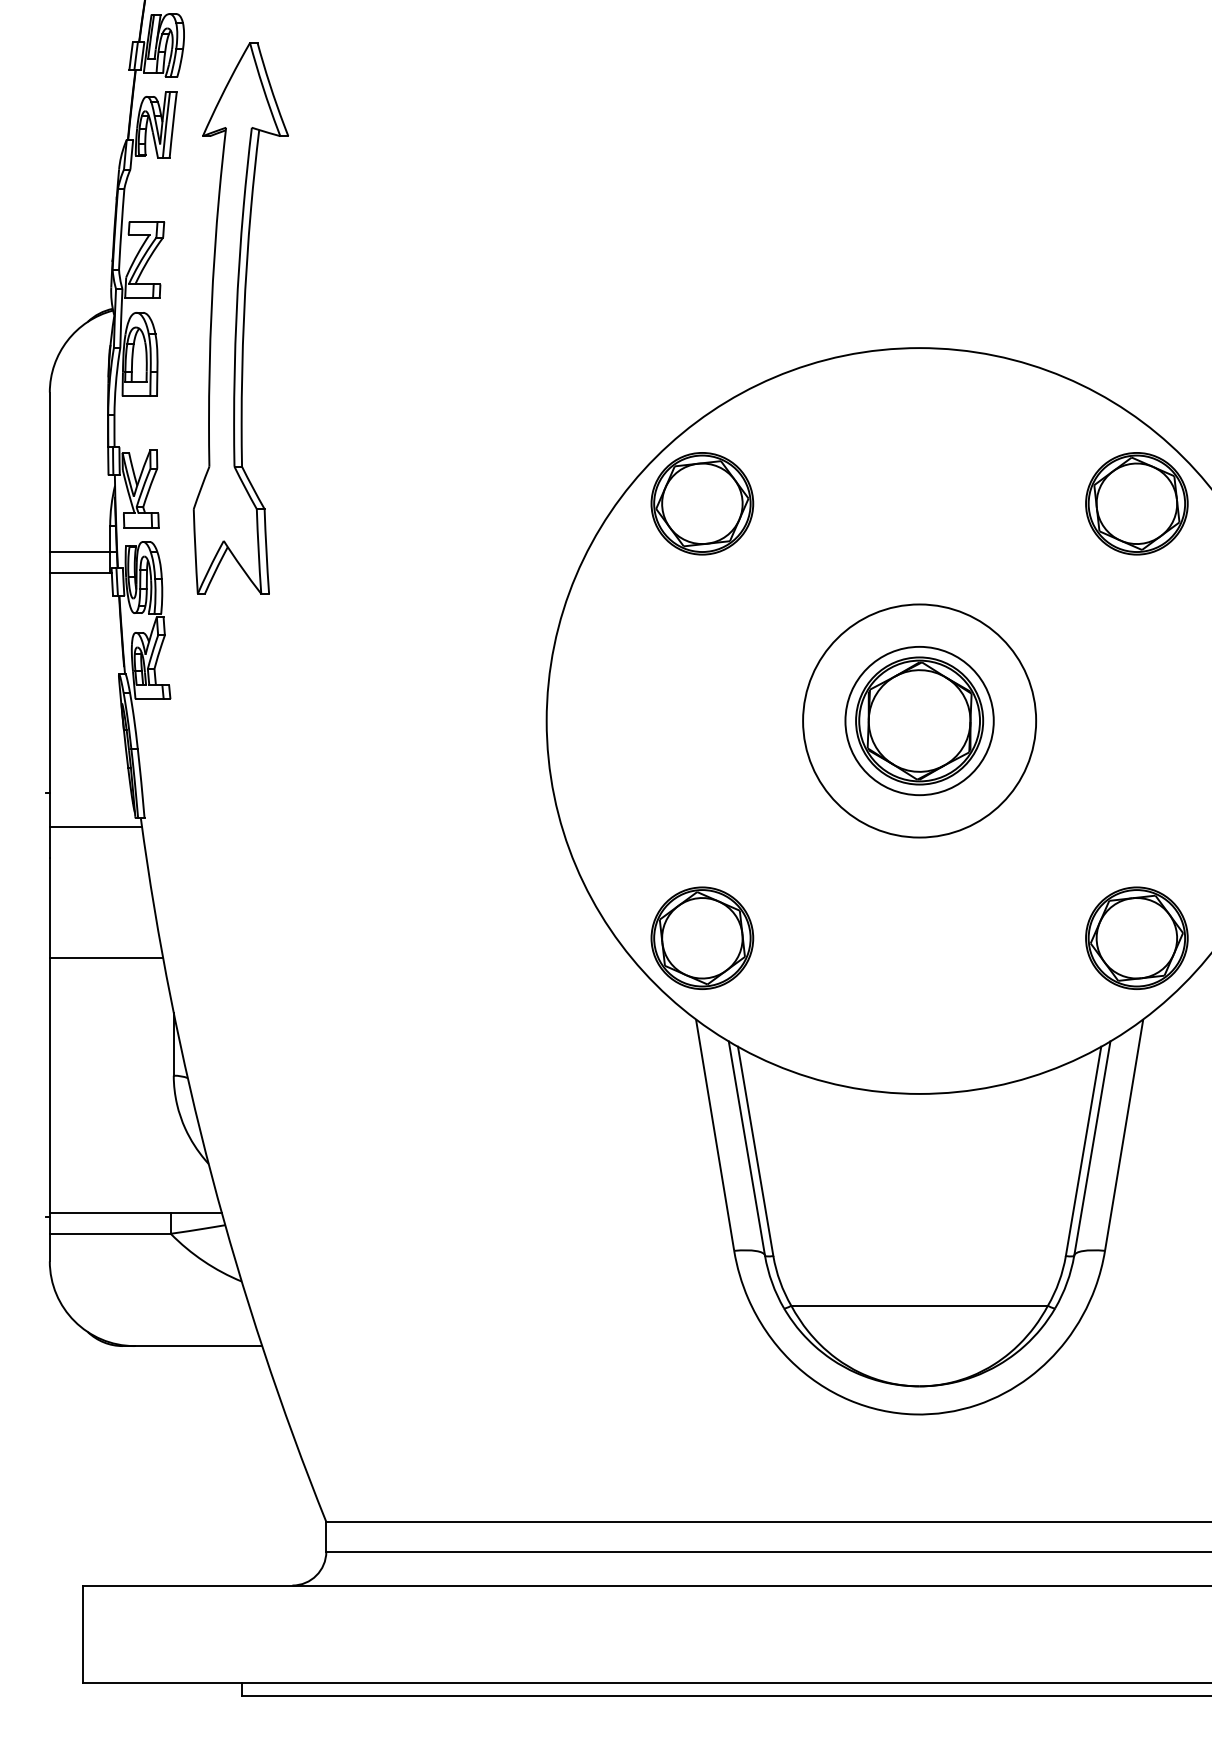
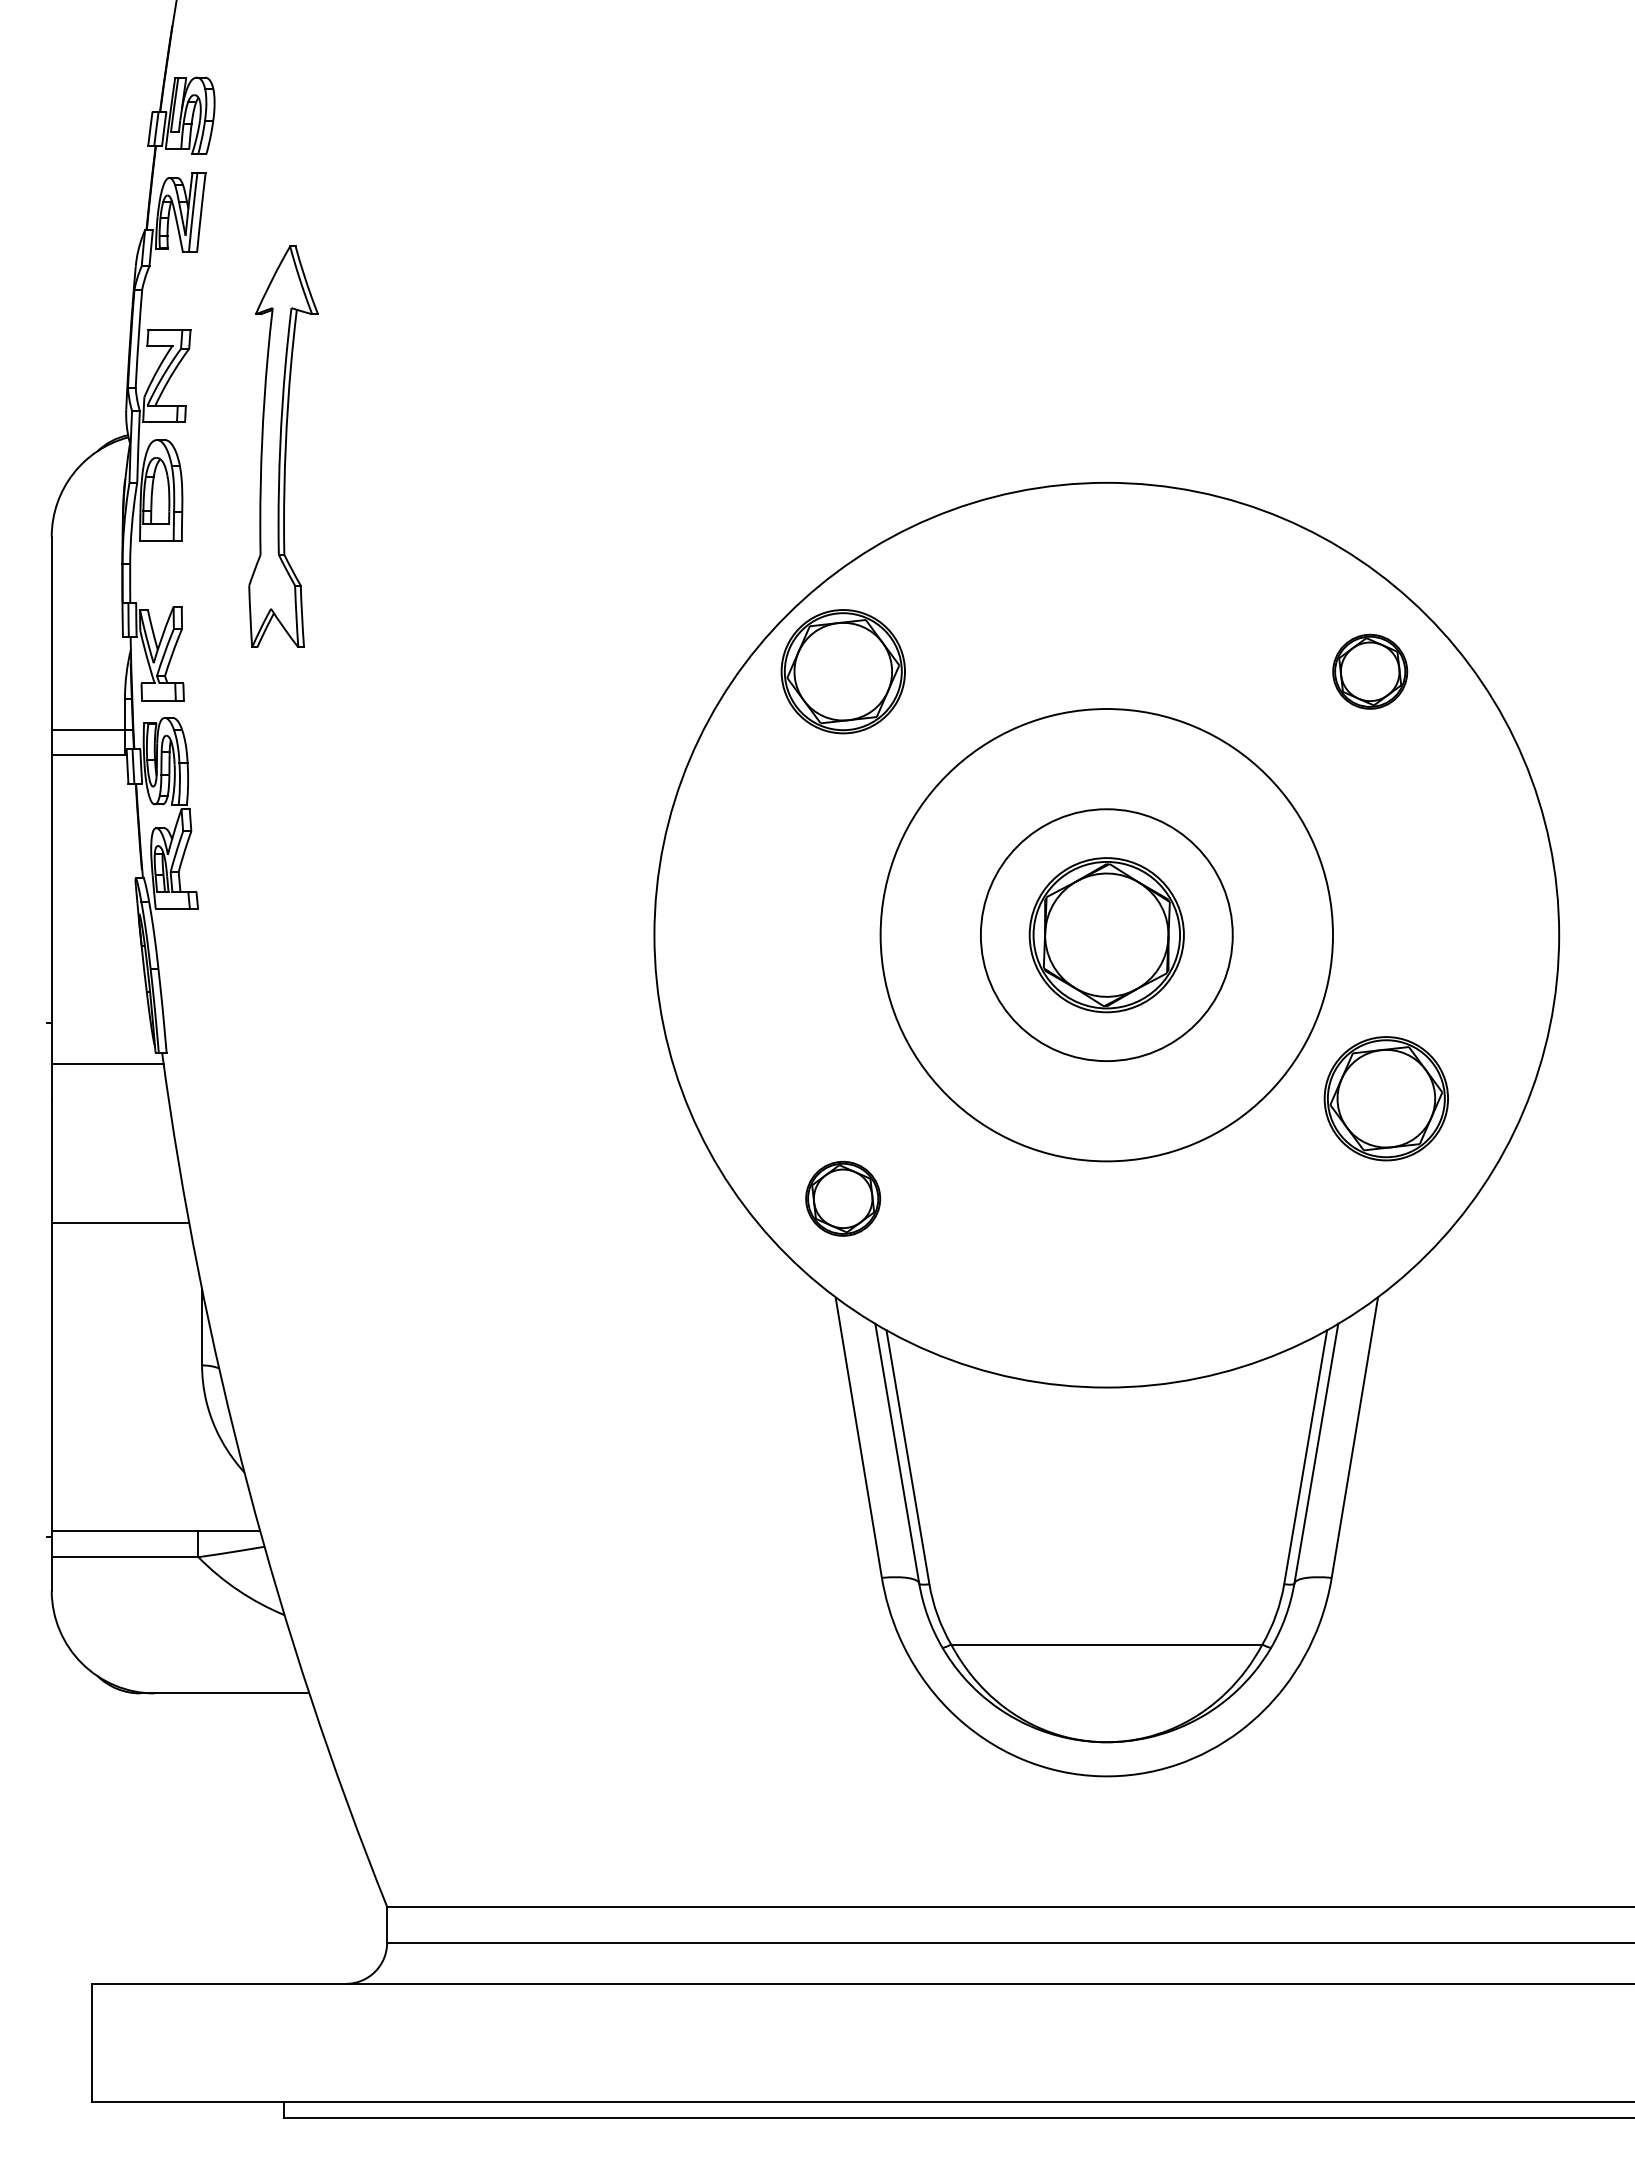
part: (240, 318) -> (283, 446), size x0.6
part: (1136, 503) -> (1369, 671), size x0.6
circle: (919, 720) -> (1106, 934), size x1.6
circle: (919, 721) -> (1106, 935), size x1.4
part: (701, 938) -> (842, 1198), size x0.6
part: (1136, 938) -> (1385, 1098), moved

